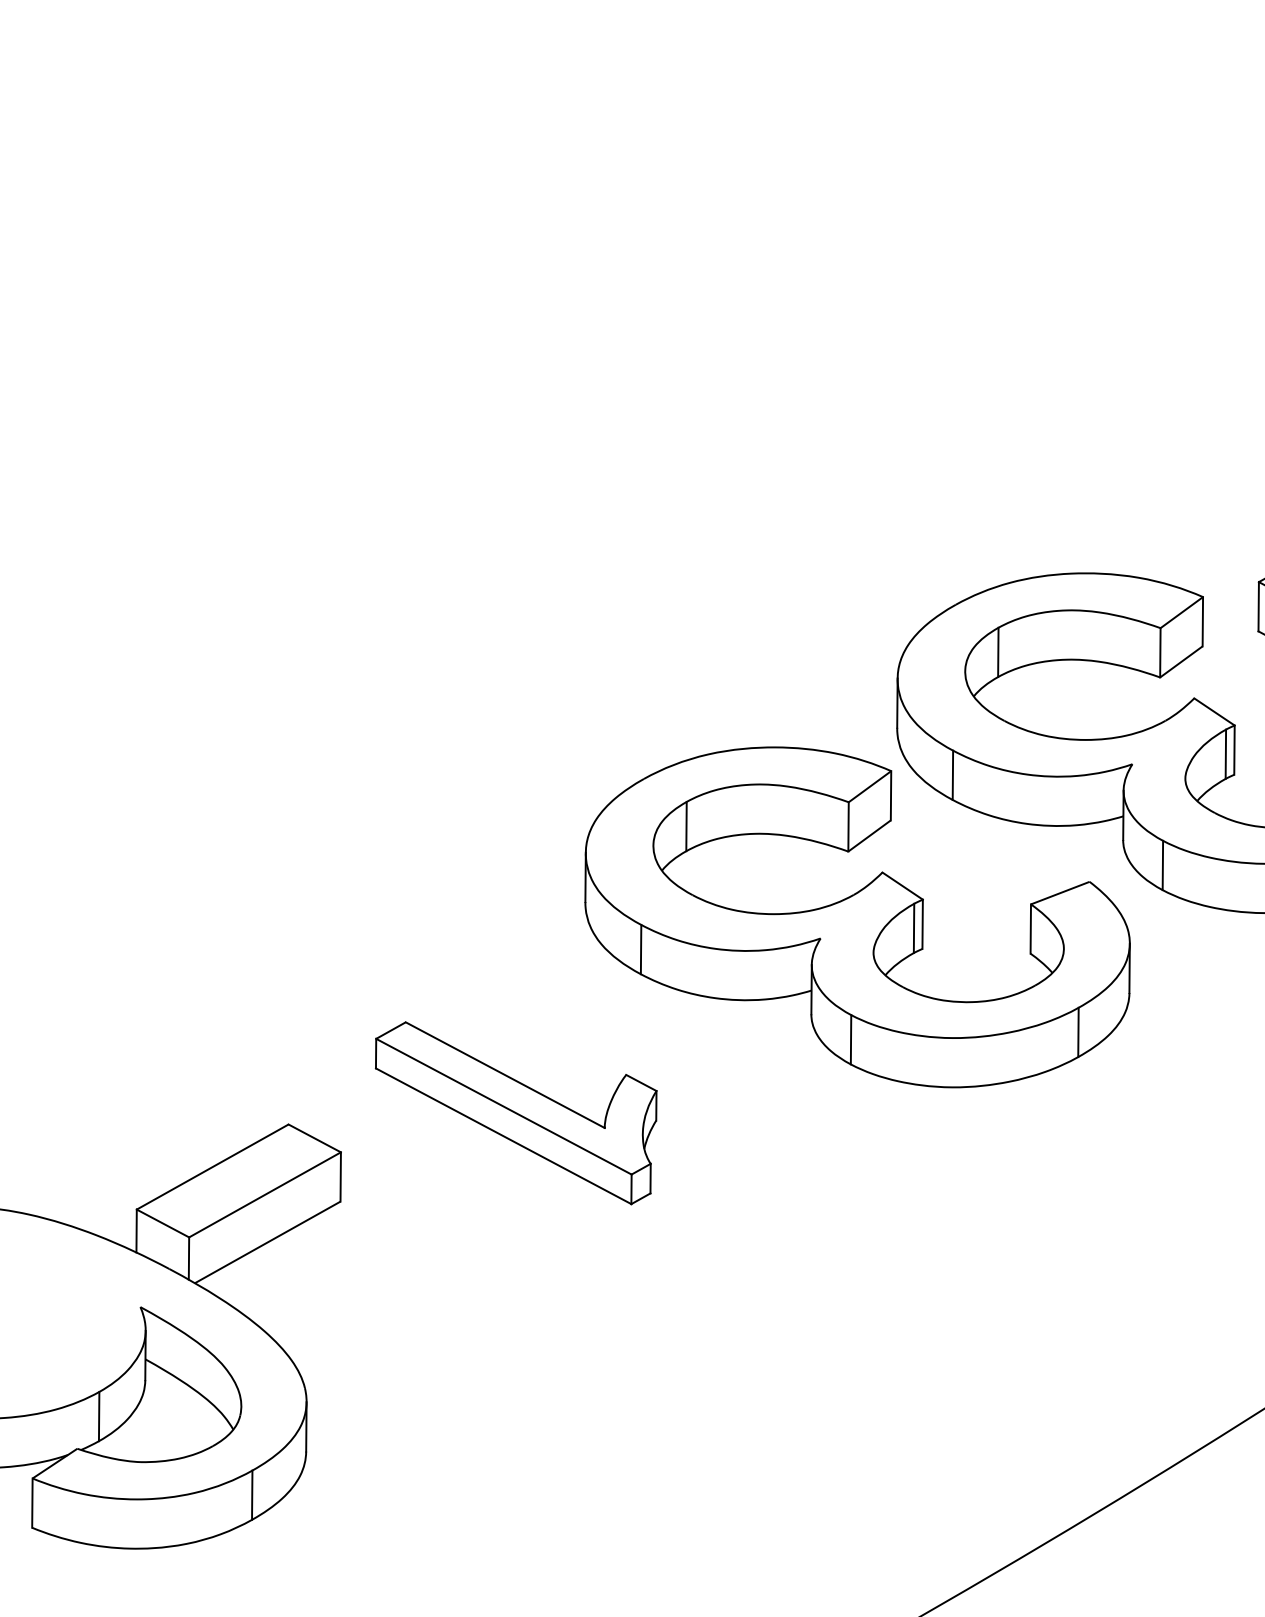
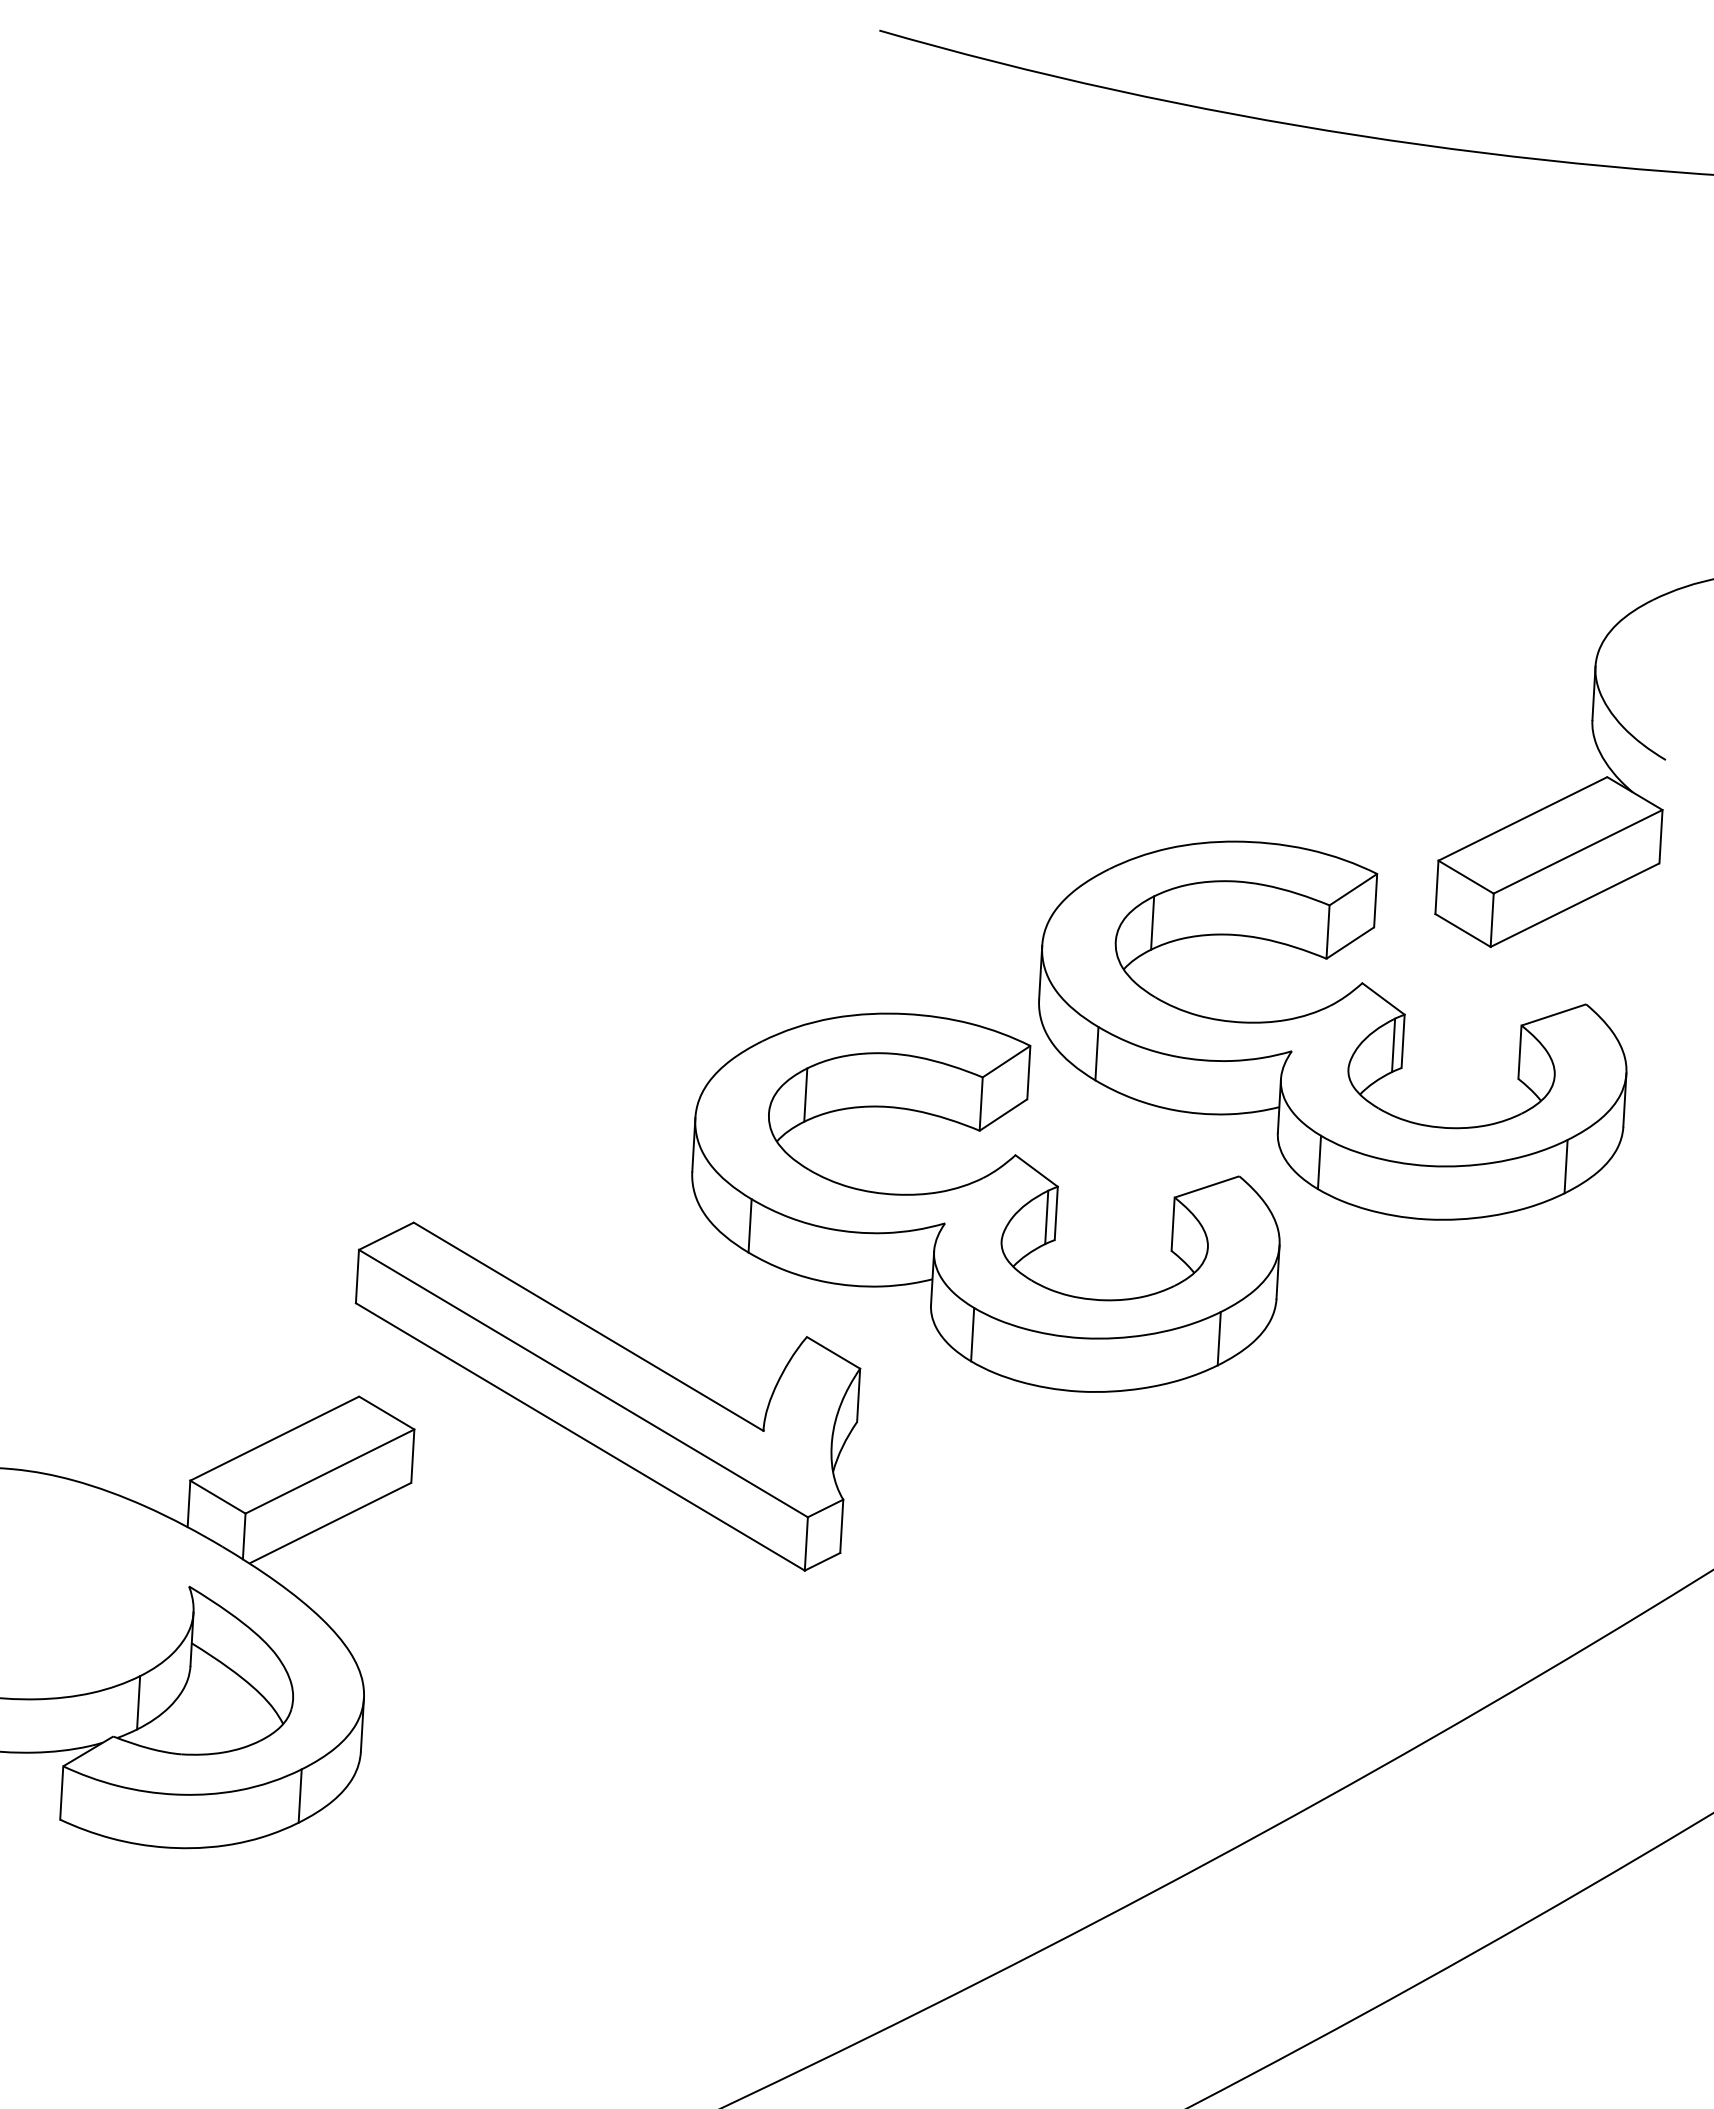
part: (517, 1113) -> (607, 1396), size x1.67

